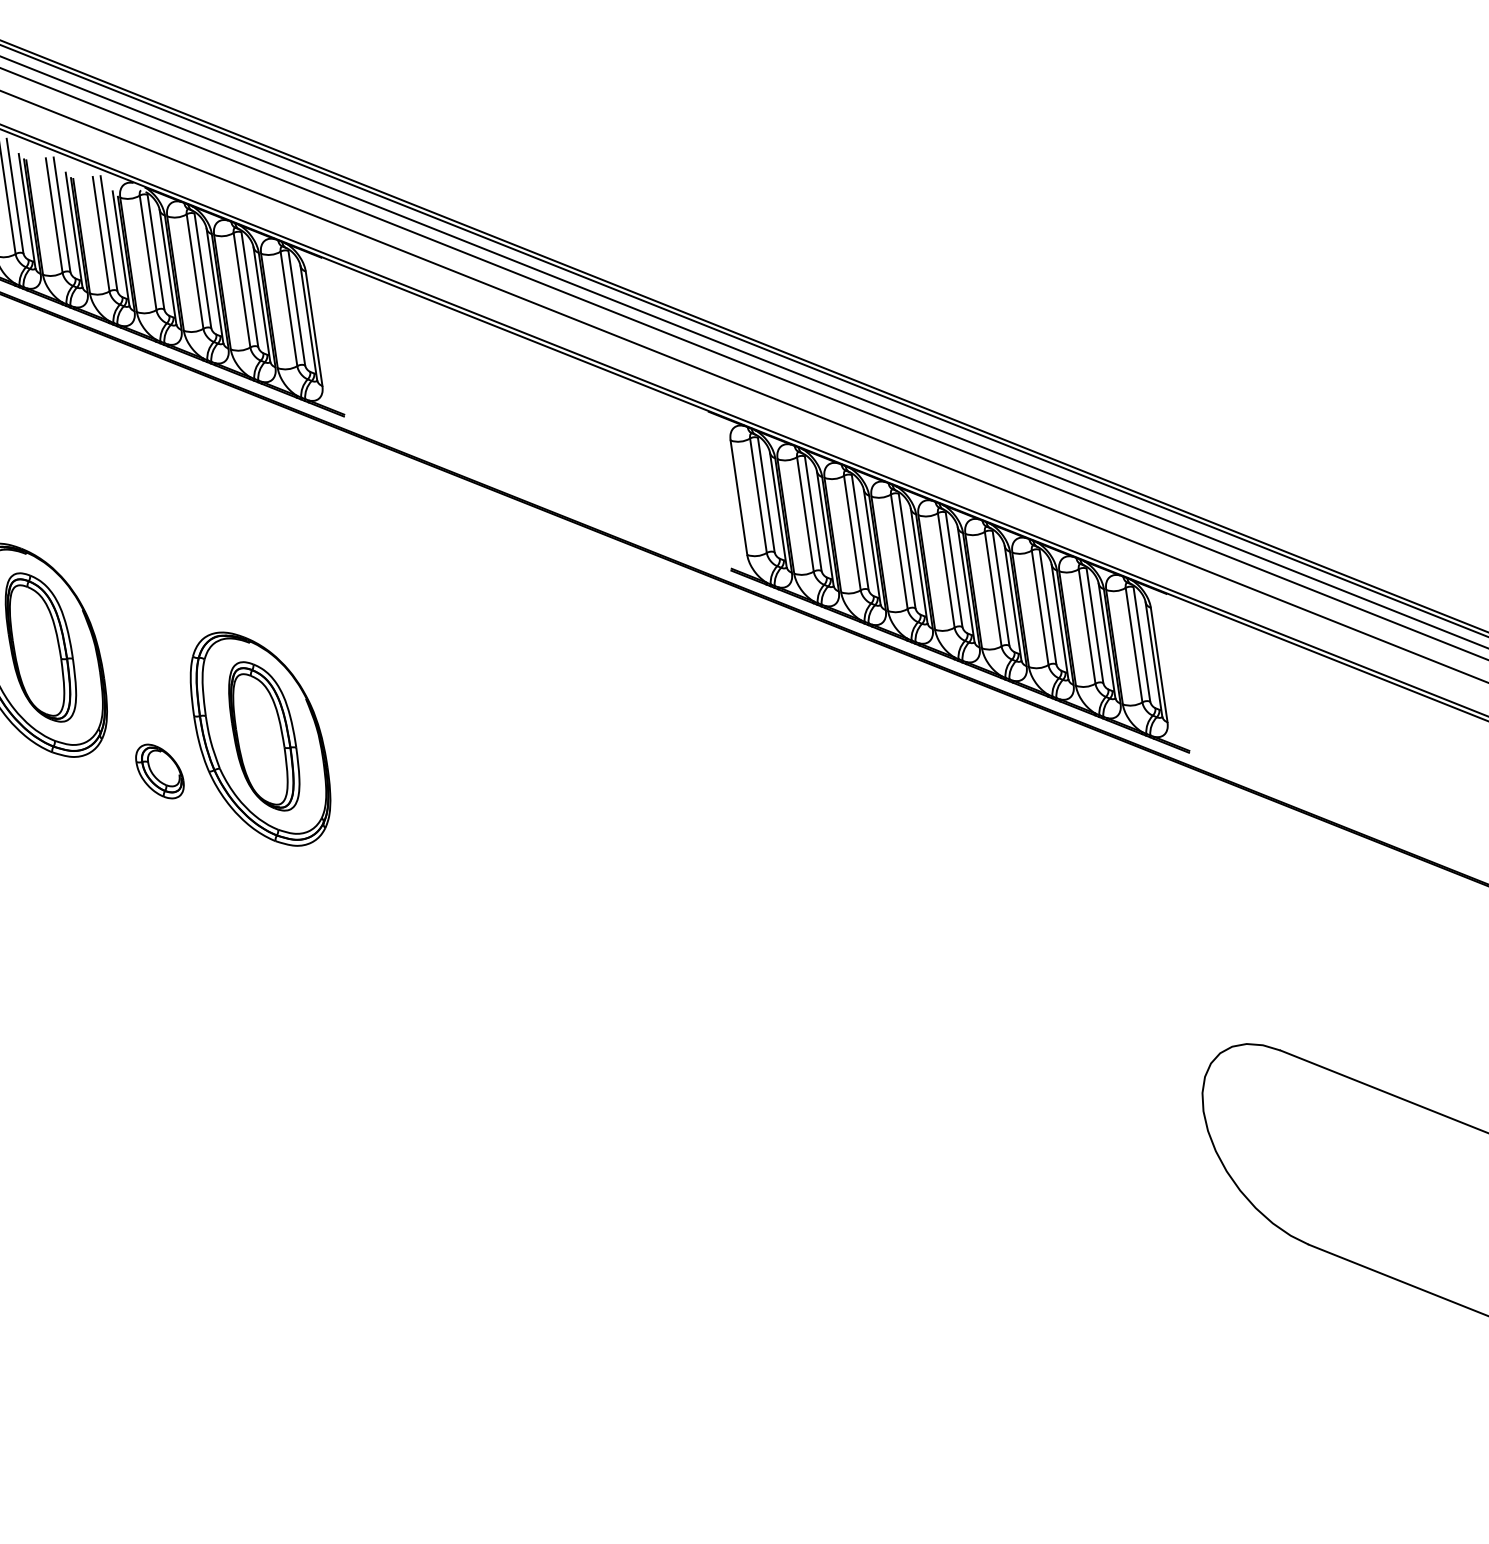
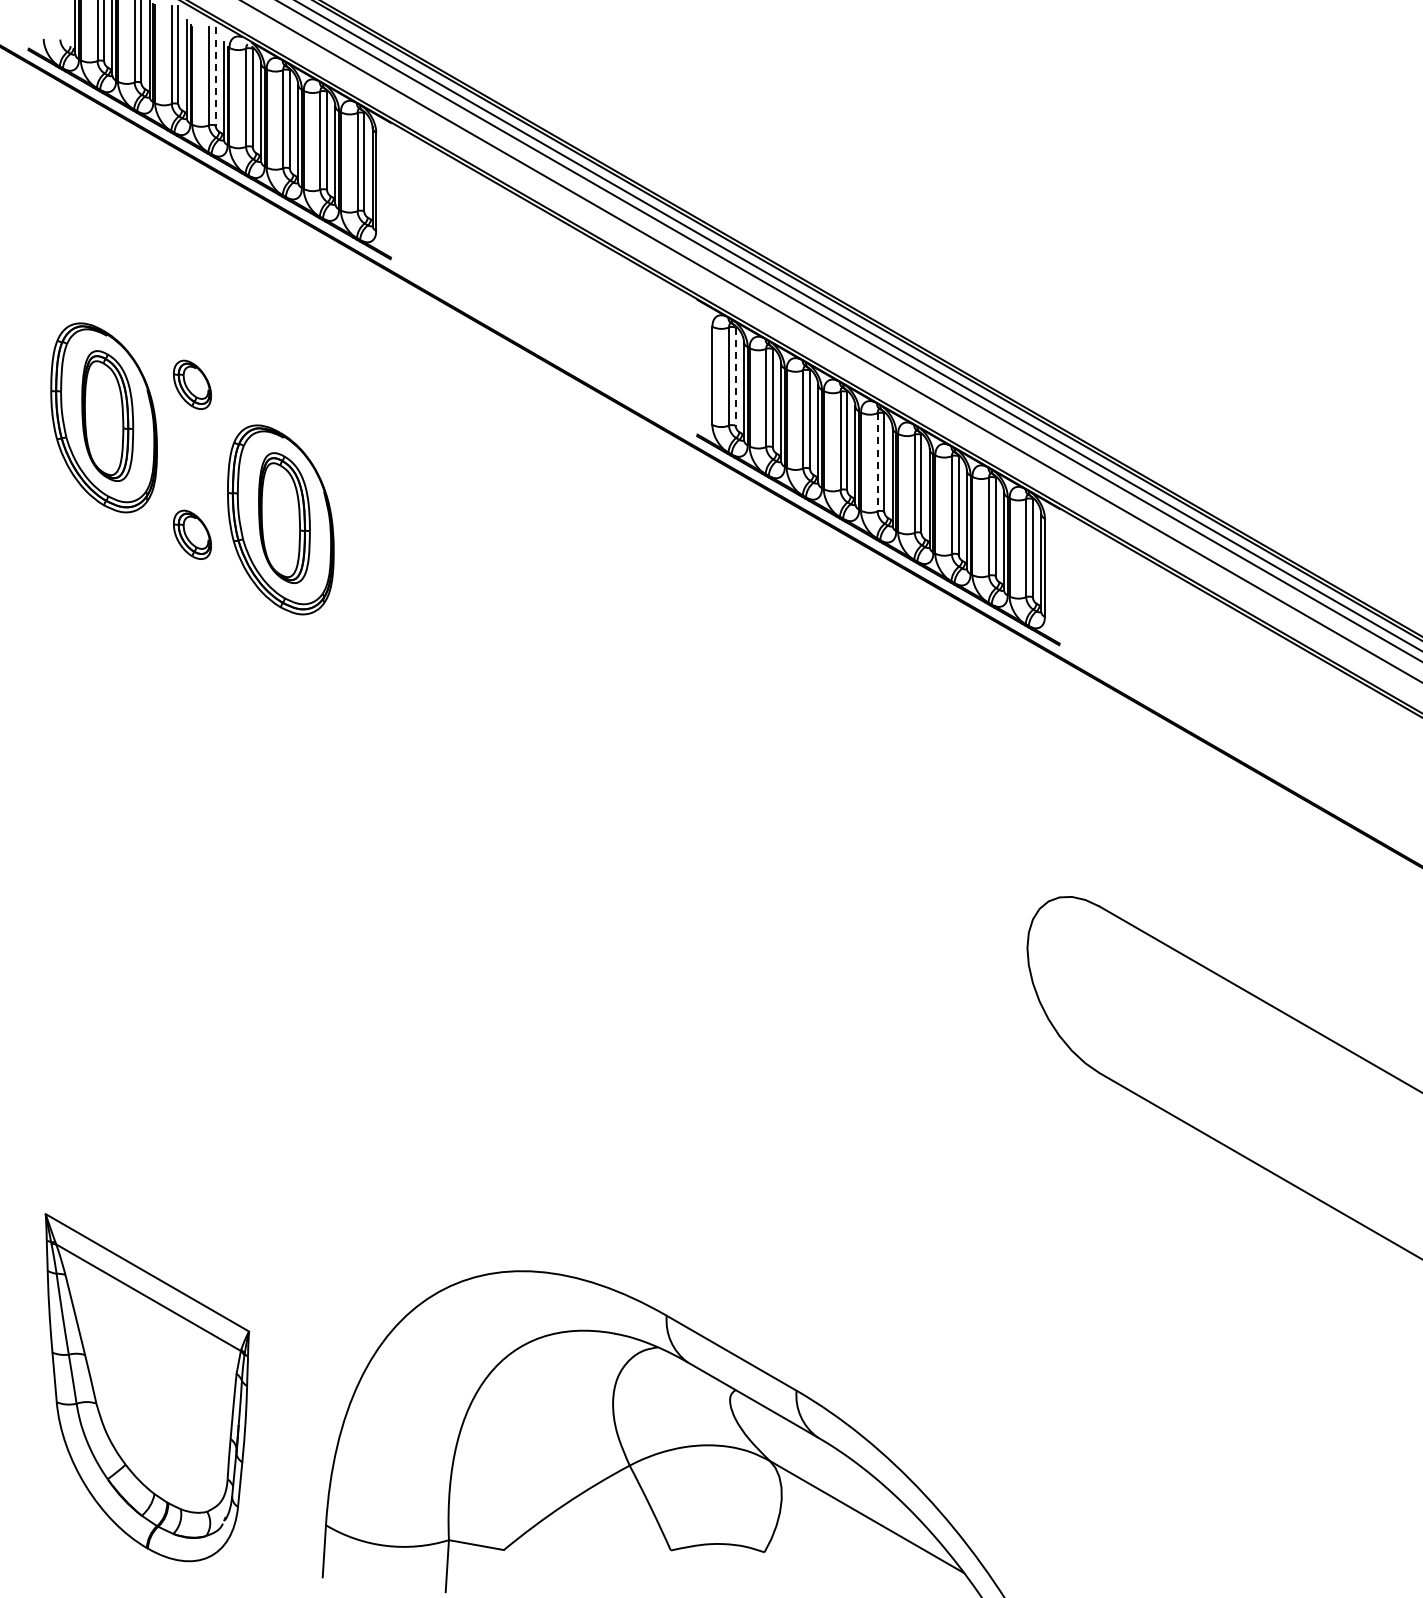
line: (108, 234) -> (215, 77), solid -> dashed
line: (766, 495) -> (735, 377), solid -> dashed
line: (946, 570) -> (877, 462), solid -> dashed
part: (134, 596) -> (192, 384), added

